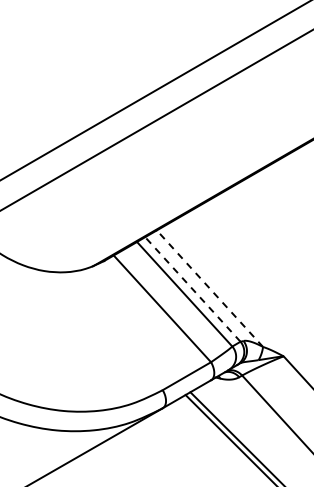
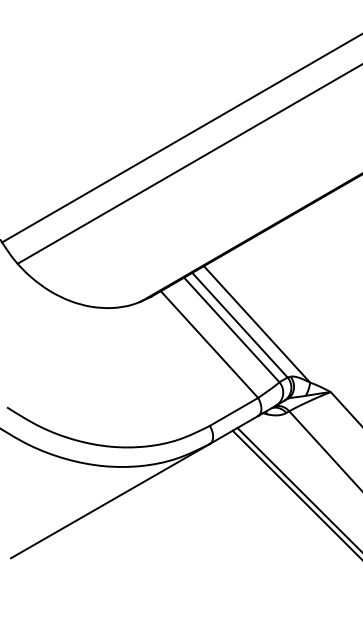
line: (210, 288) -> (257, 324), dashed -> solid
line: (192, 289) -> (239, 325), dashed -> solid

